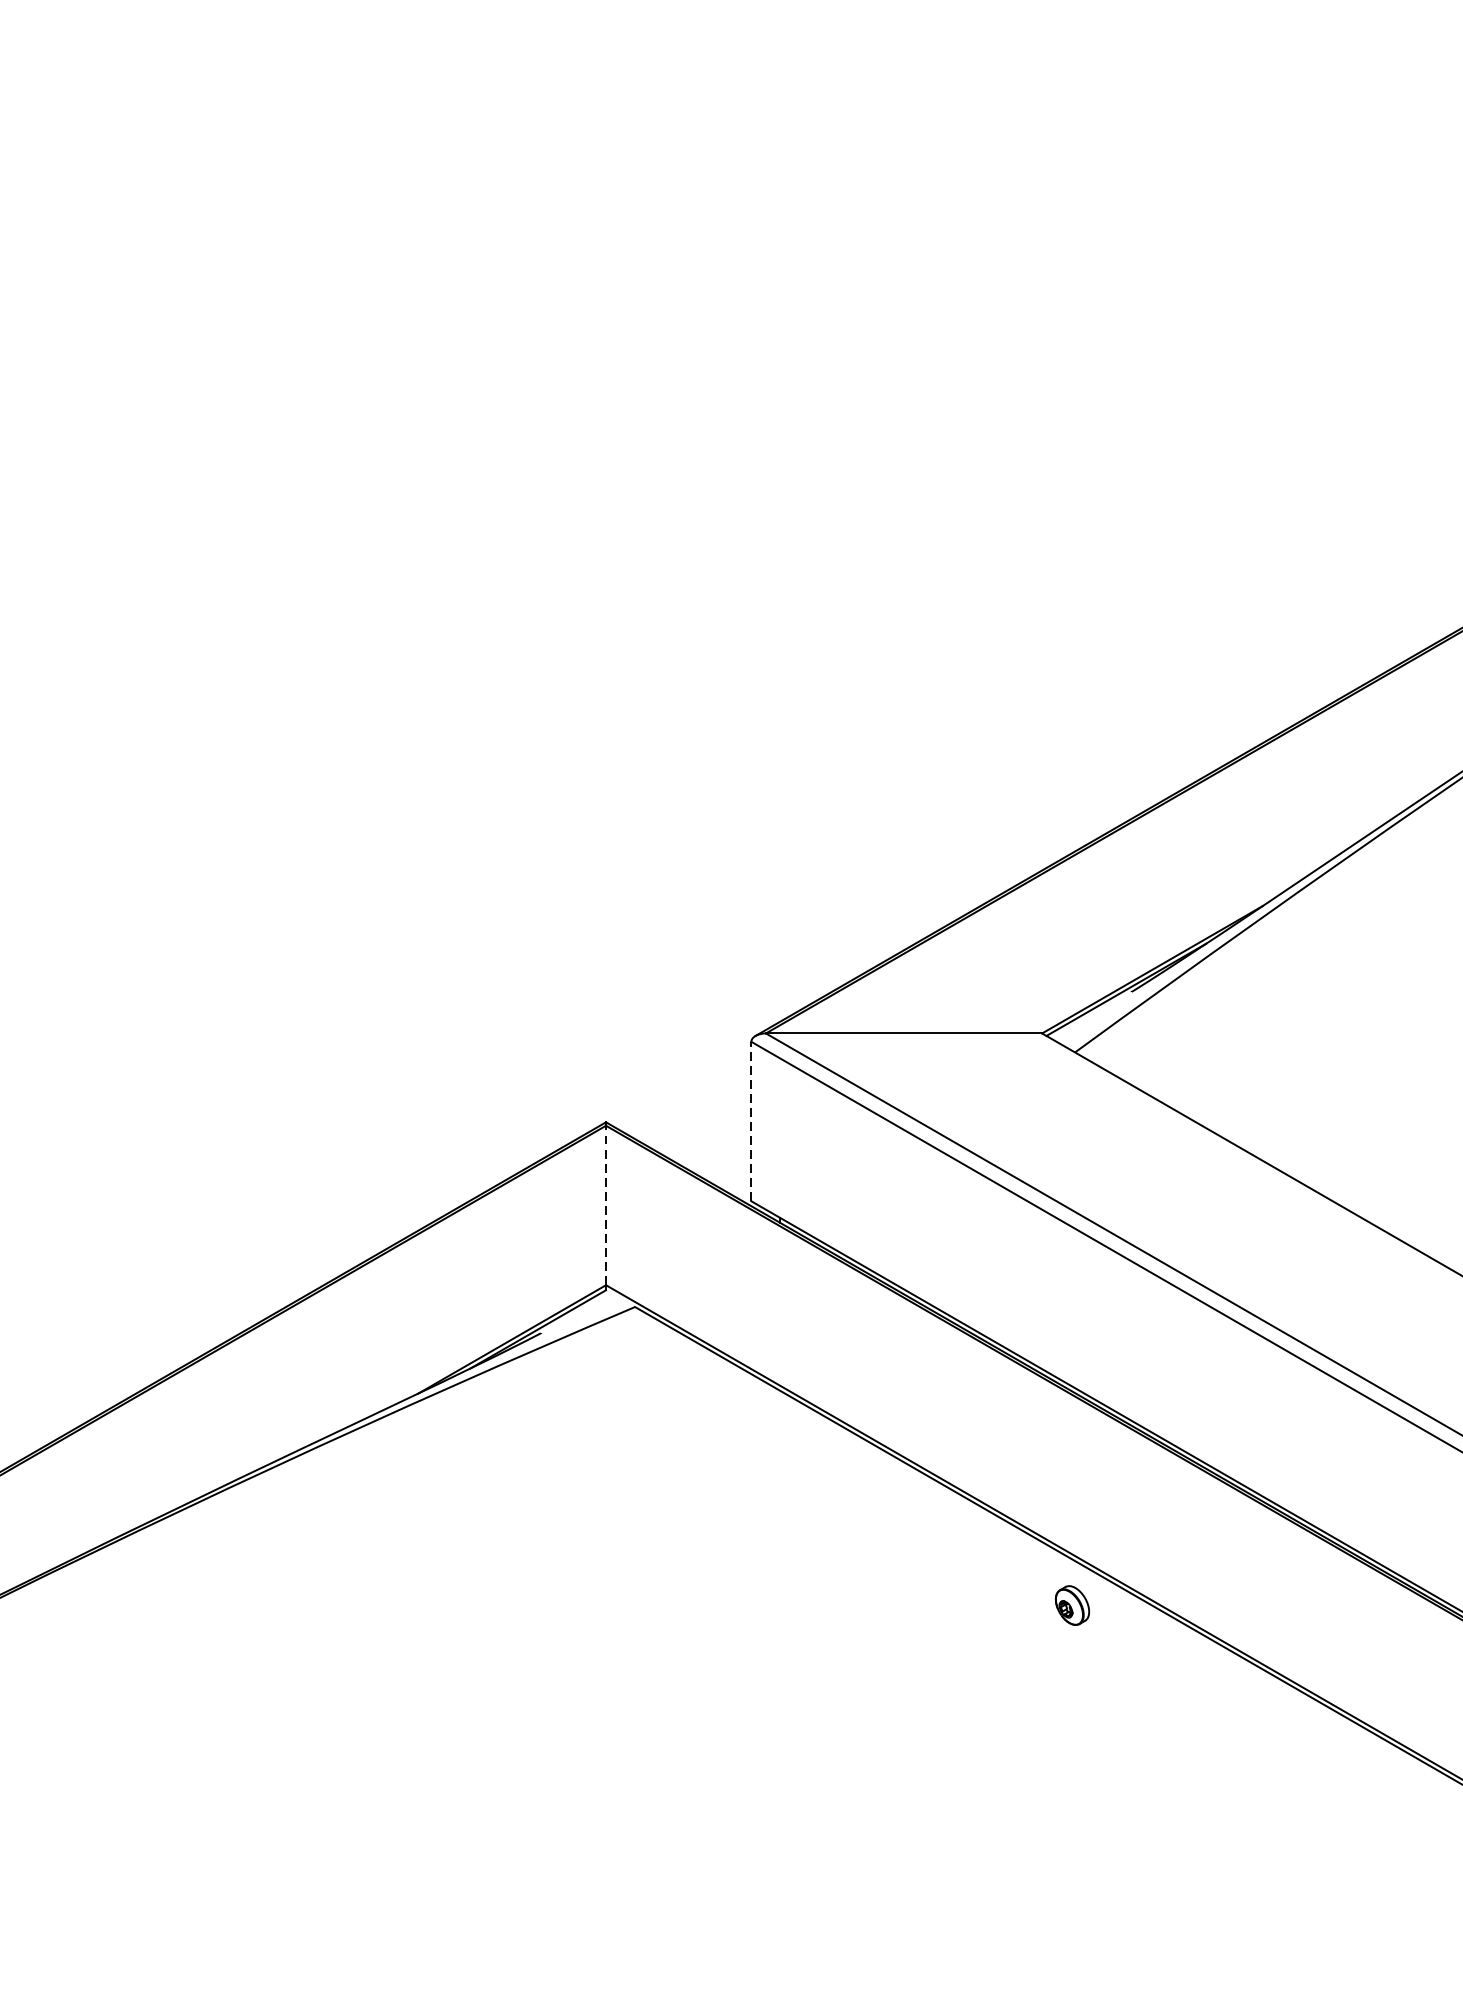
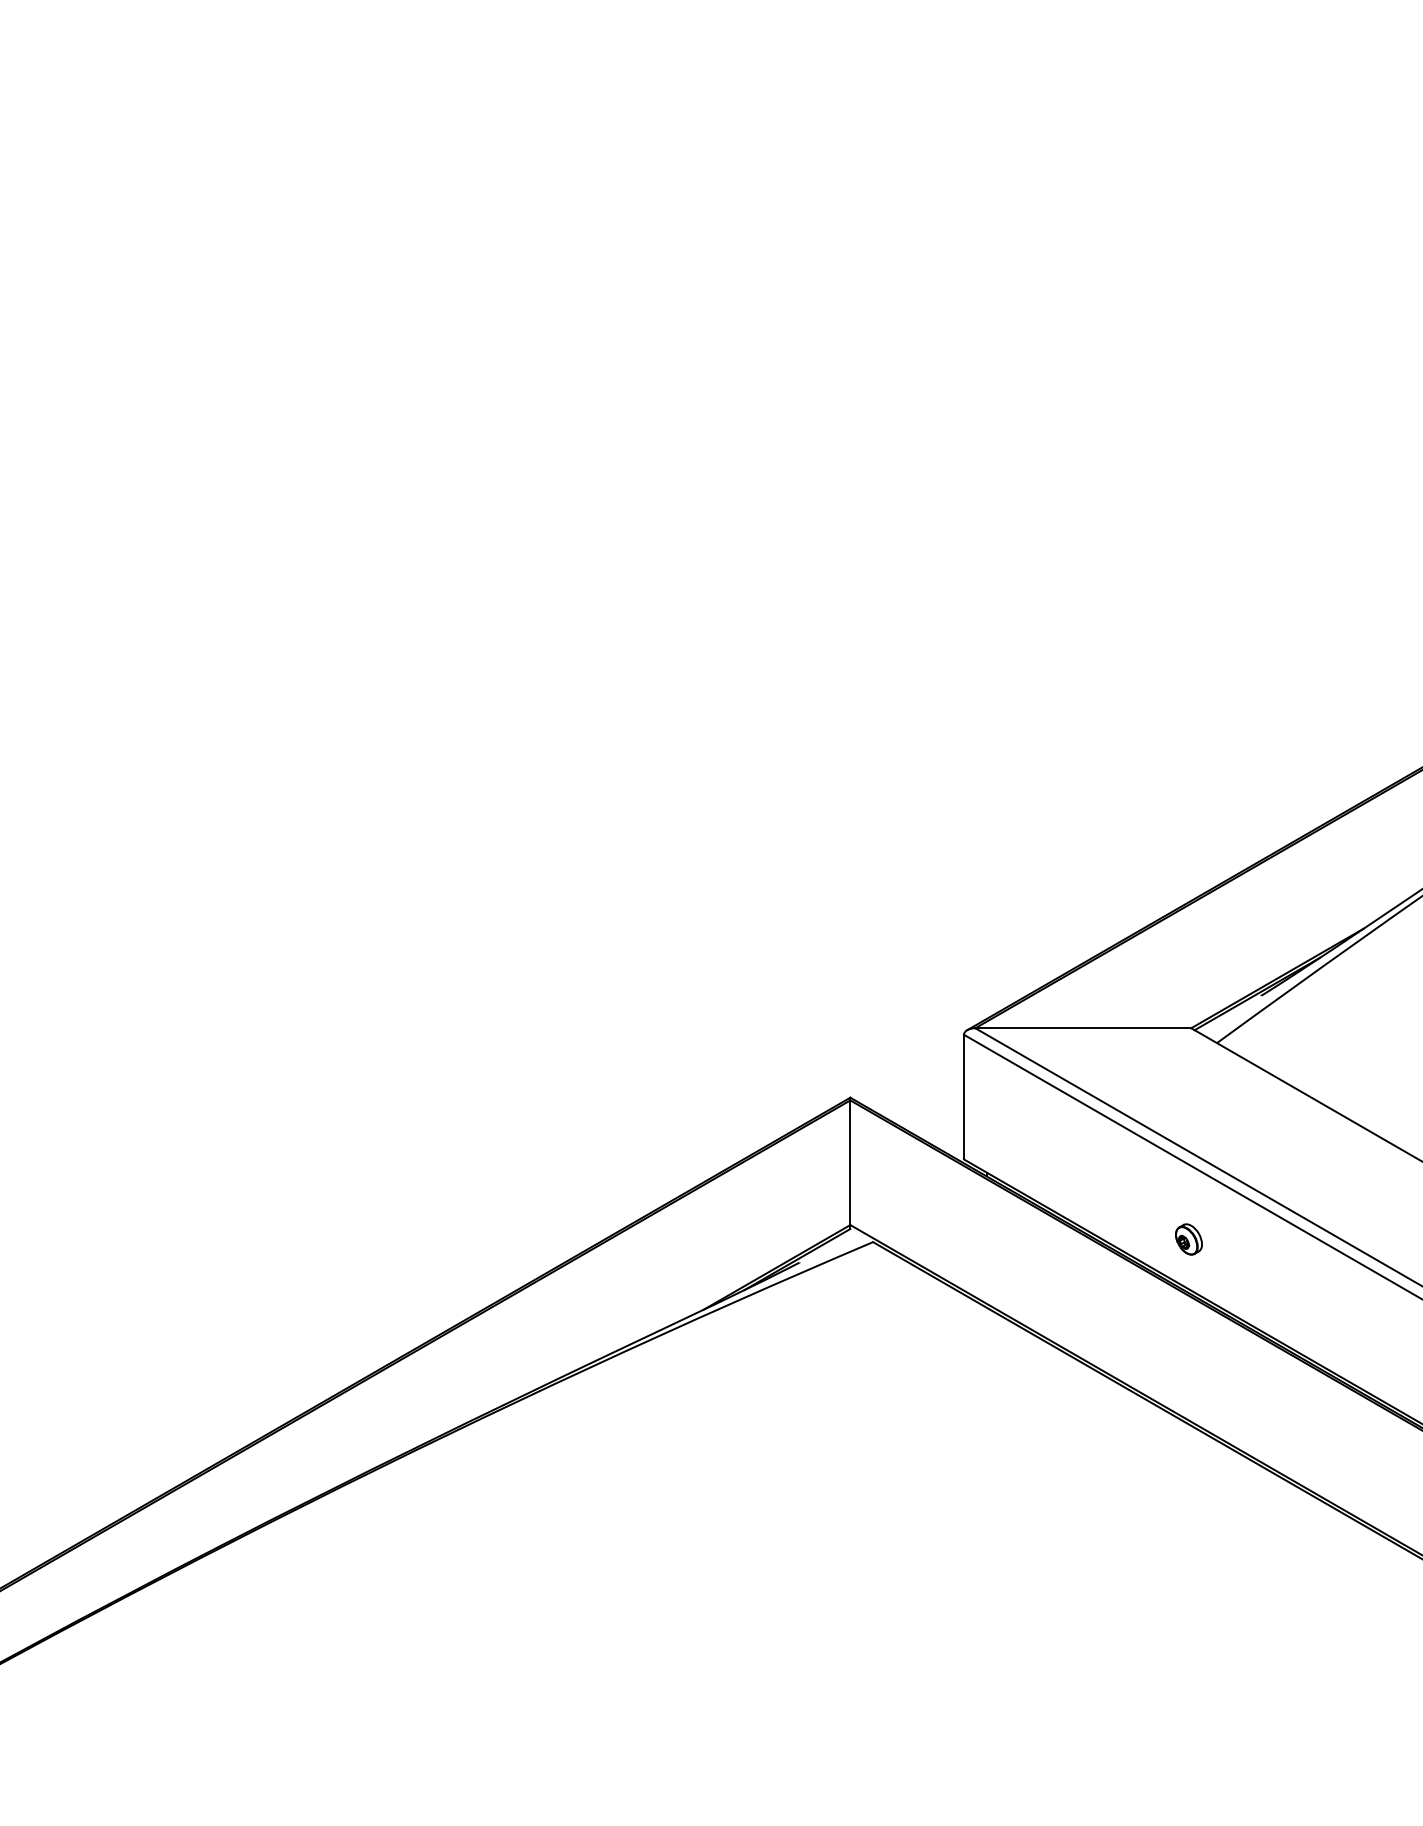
line: (752, 1120) -> (964, 1096), dashed -> solid
line: (606, 1205) -> (850, 1162), dashed -> solid
part: (1071, 1605) -> (1188, 1239), moved

